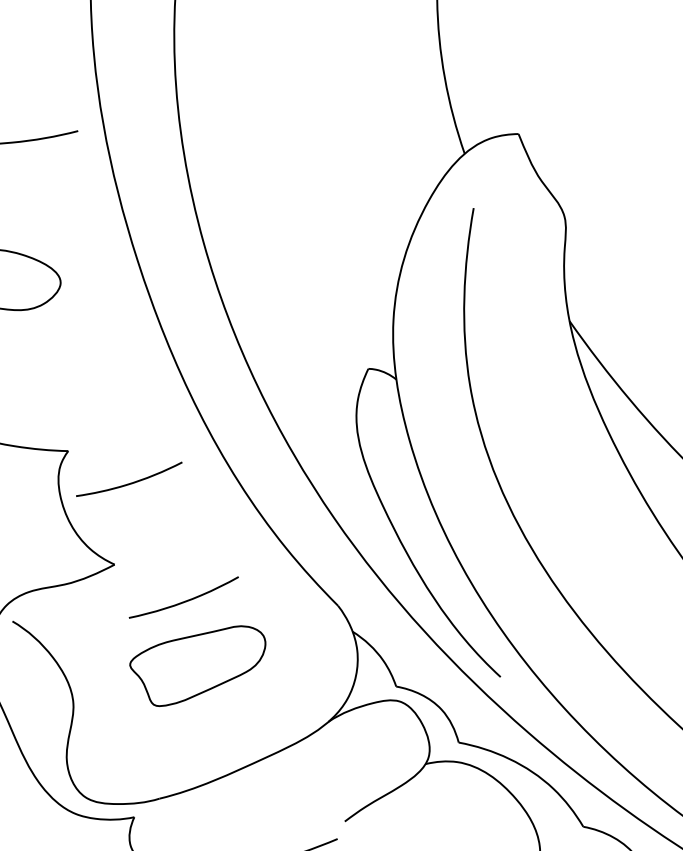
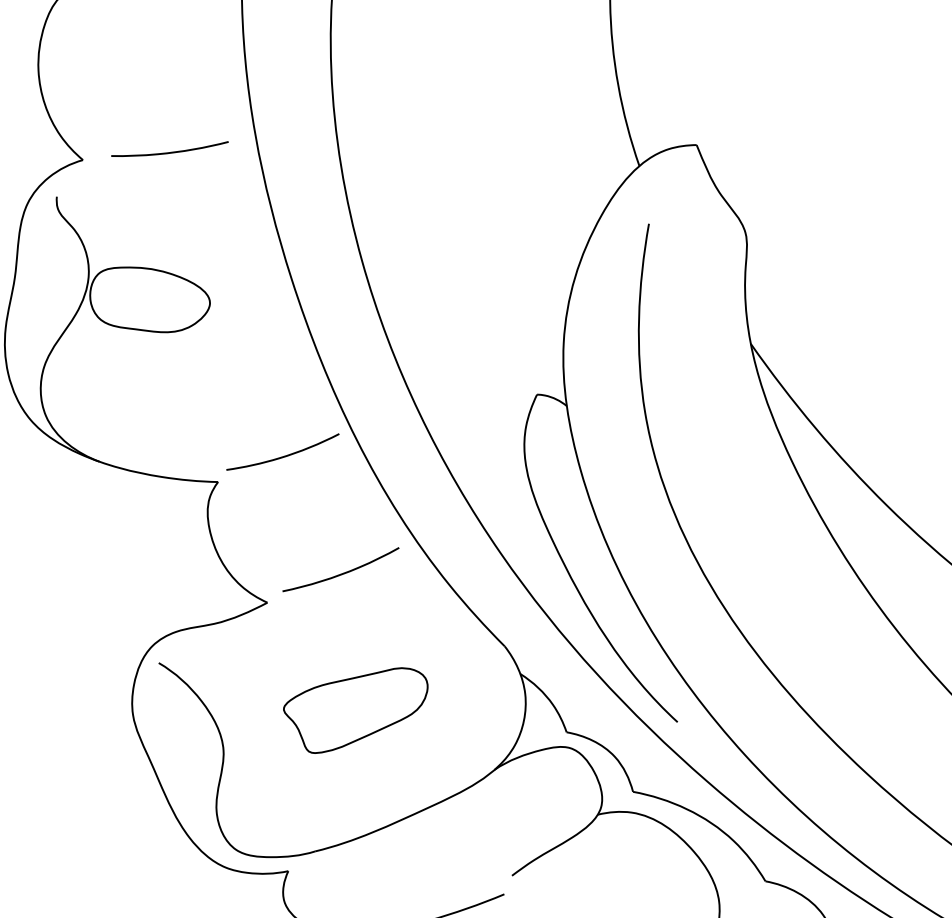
curve: (130, 482) -> (284, 455), moved
curve: (183, 601) -> (340, 573), moved

